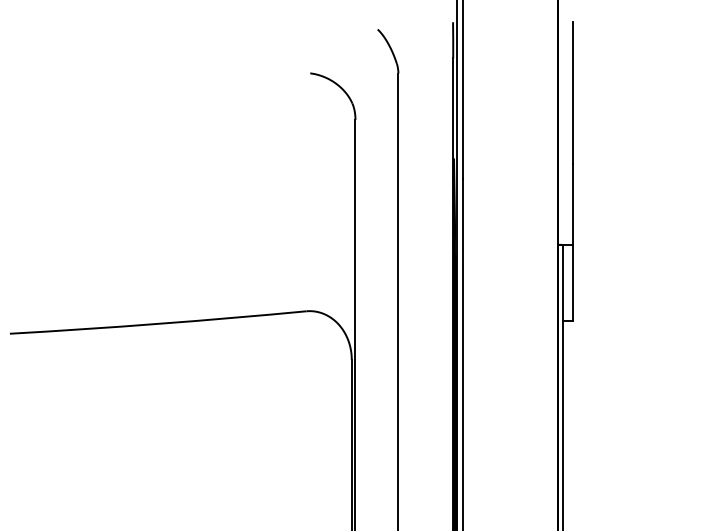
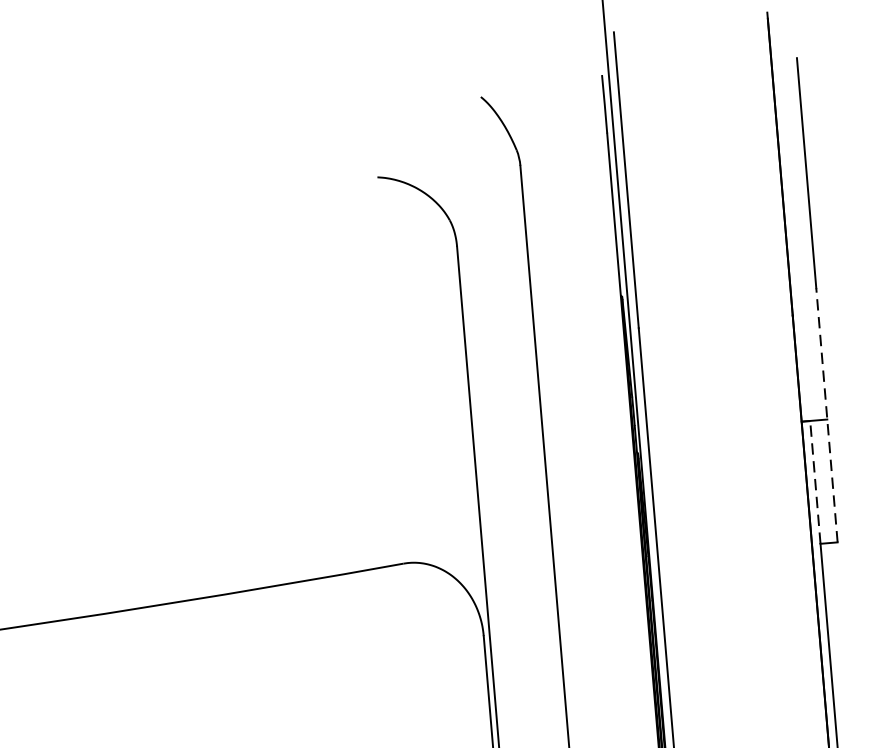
line: (573, 241) -> (827, 414), solid -> dashed
line: (562, 282) -> (814, 482), solid -> dashed

